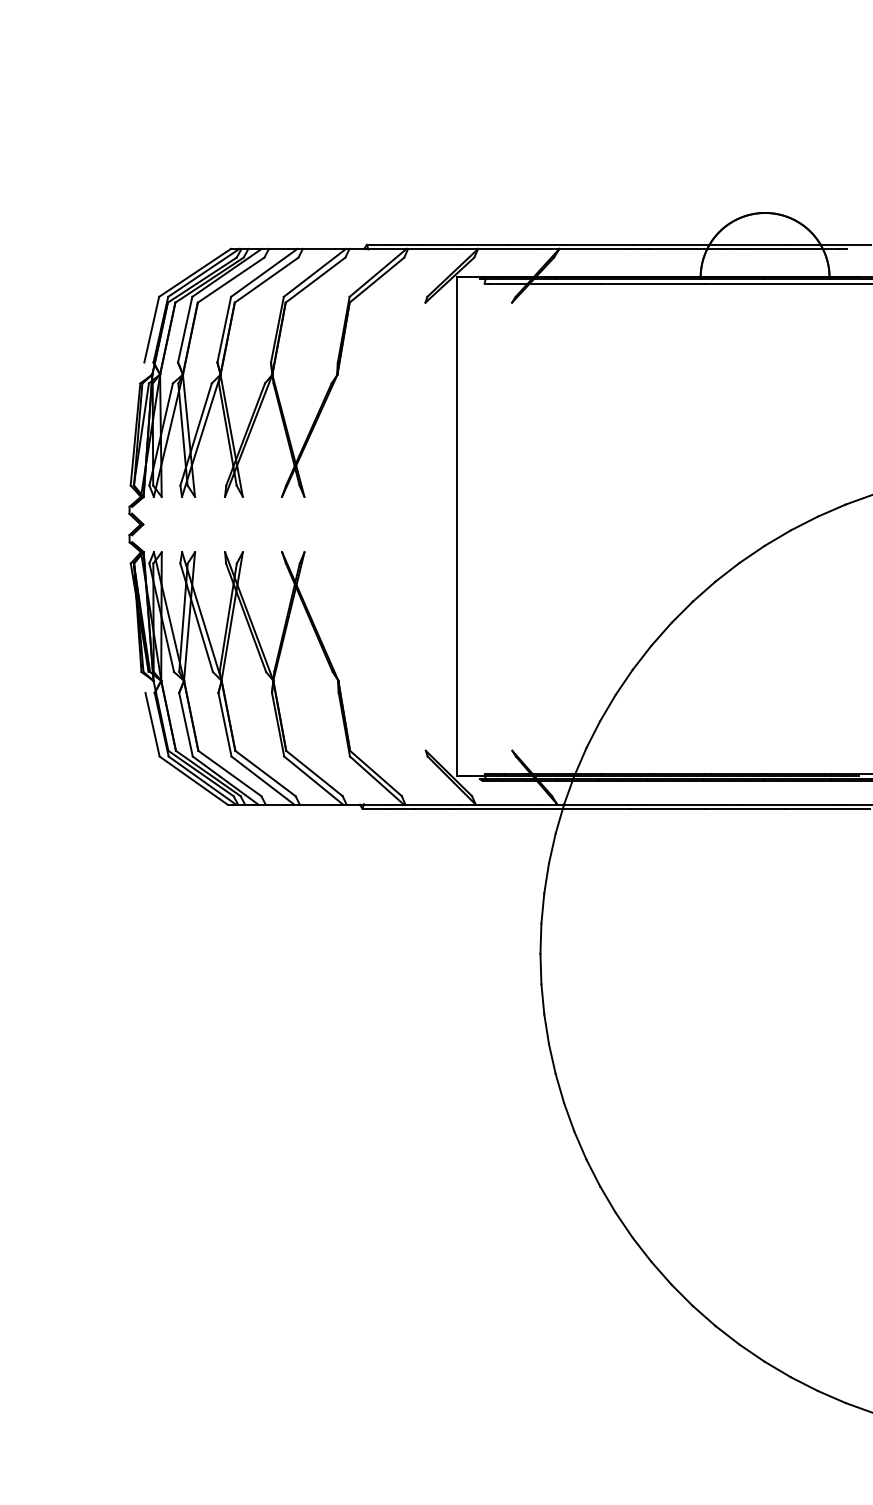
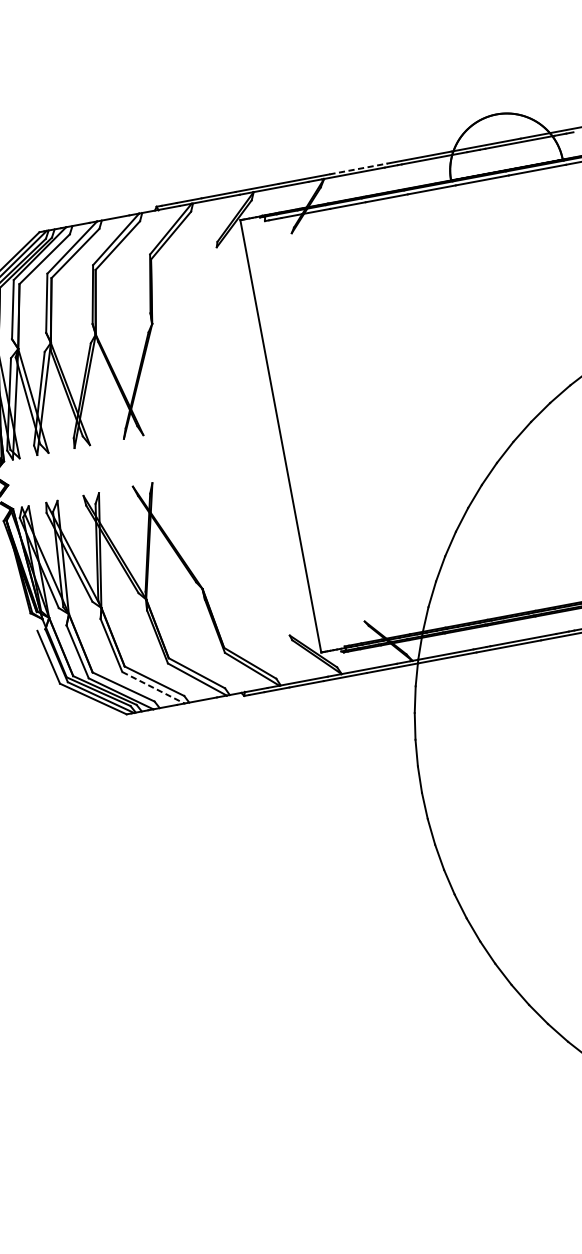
line: (600, 244) -> (358, 168), solid -> dashed
line: (262, 780) -> (153, 687), solid -> dashed

